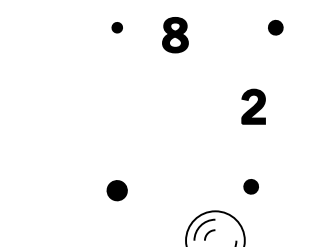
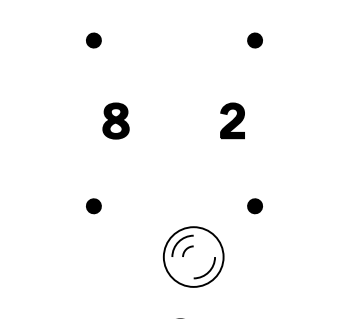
part: (116, 27) -> (93, 40), size x1.43
part: (174, 34) -> (115, 120), moved
part: (250, 187) -> (254, 206), moved
part: (116, 190) -> (93, 206), size x0.71

